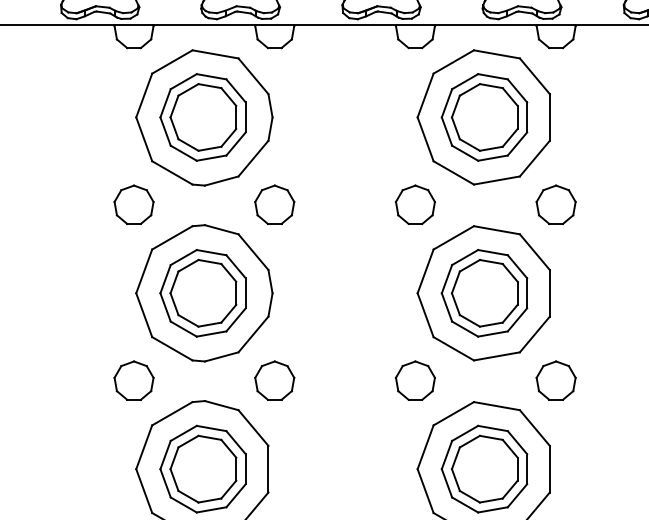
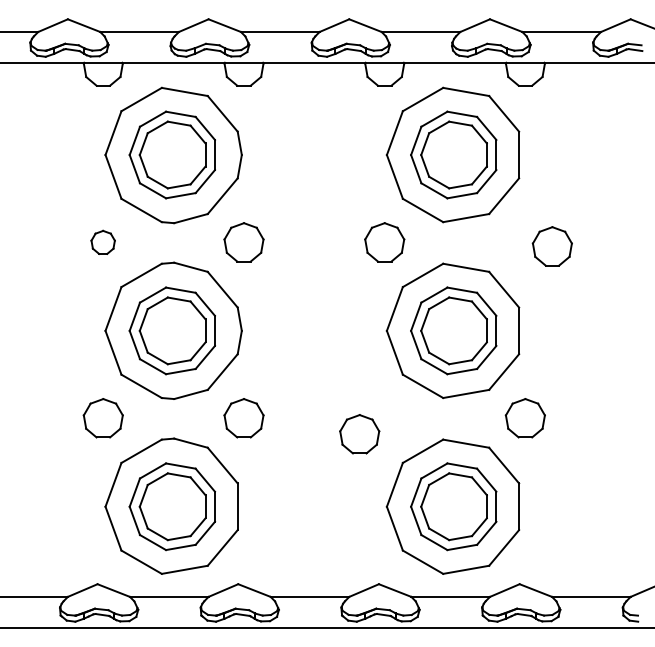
part: (133, 204) -> (102, 242), size x0.6
part: (555, 204) -> (551, 246), moved
part: (415, 380) -> (359, 434), moved

